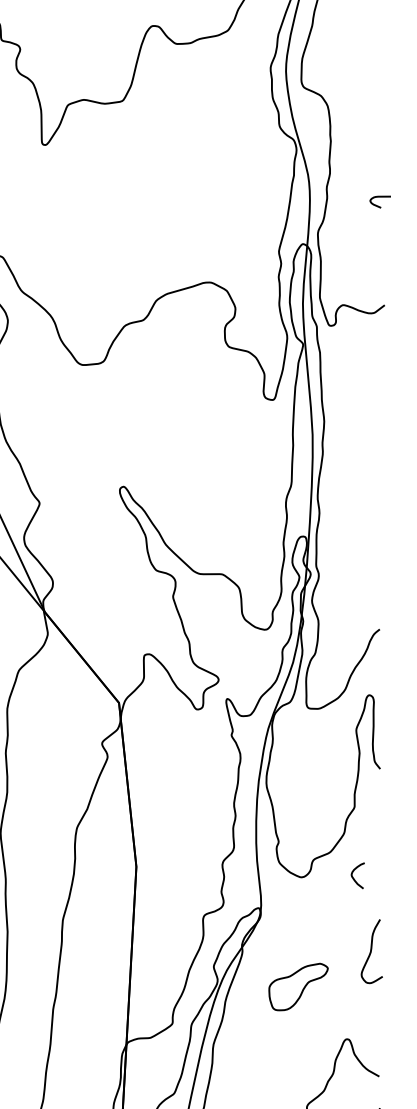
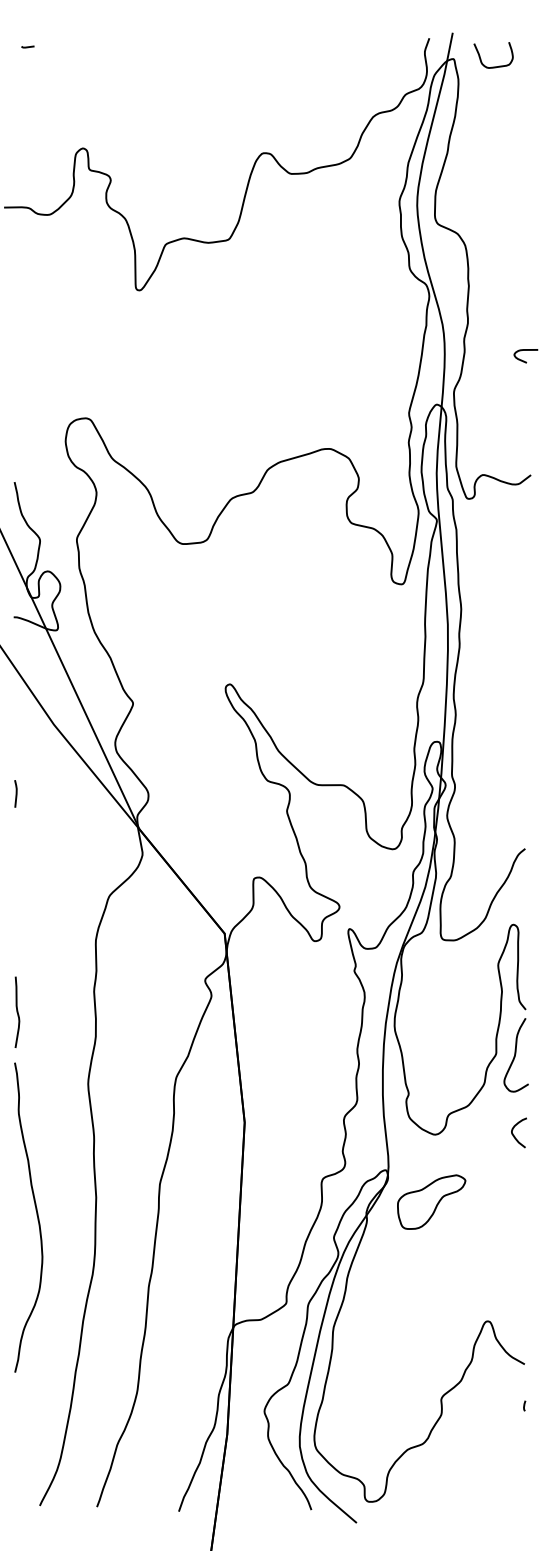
curve: (353, 878) -> (514, 1135), moved
curve: (371, 951) -> (515, 1055), moved
part: (298, 986) -> (431, 1201), moved

